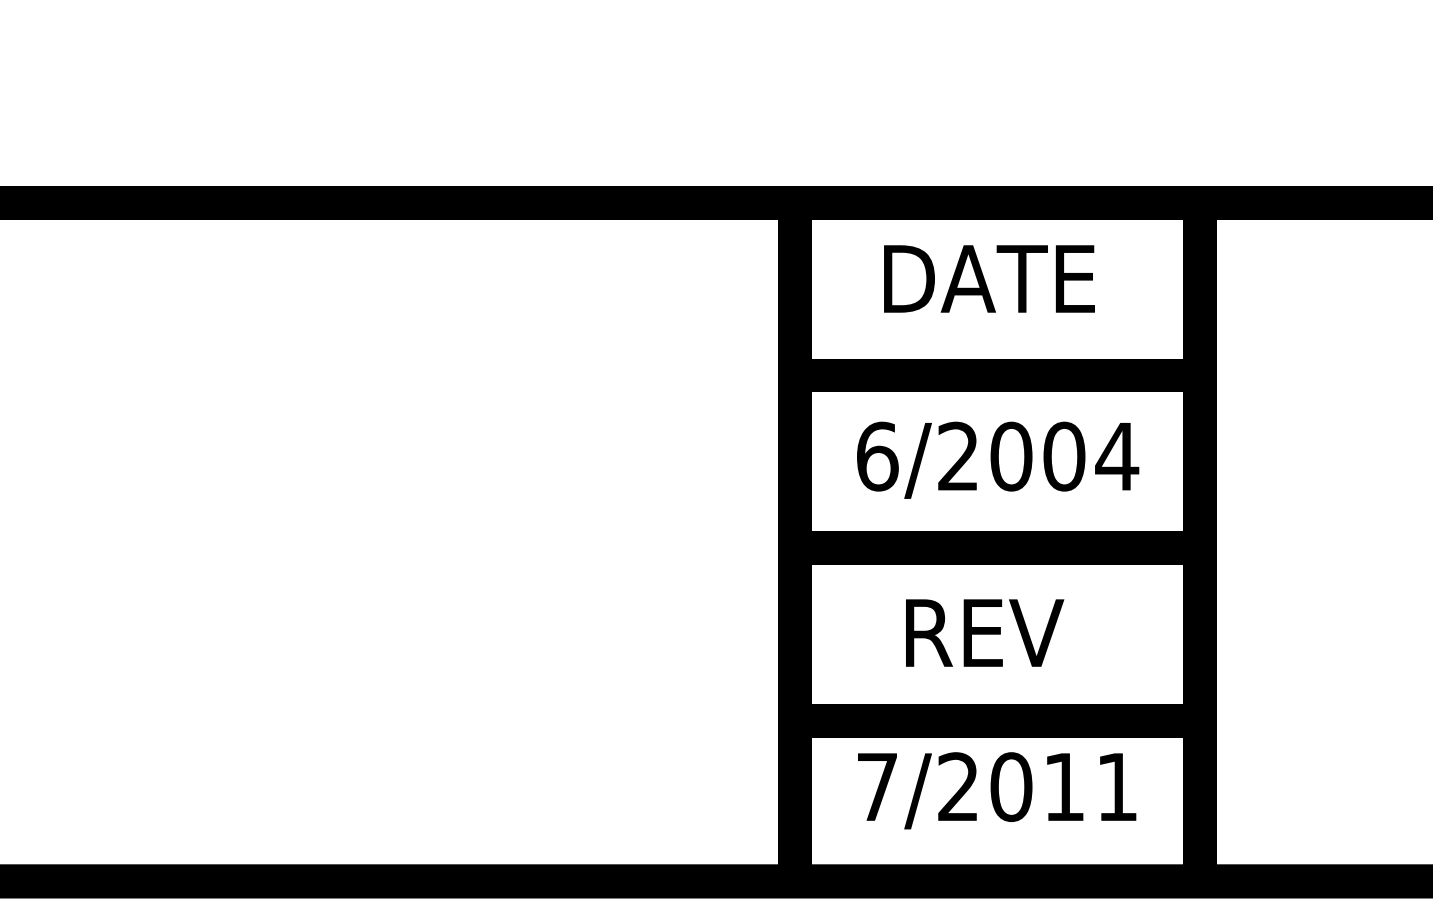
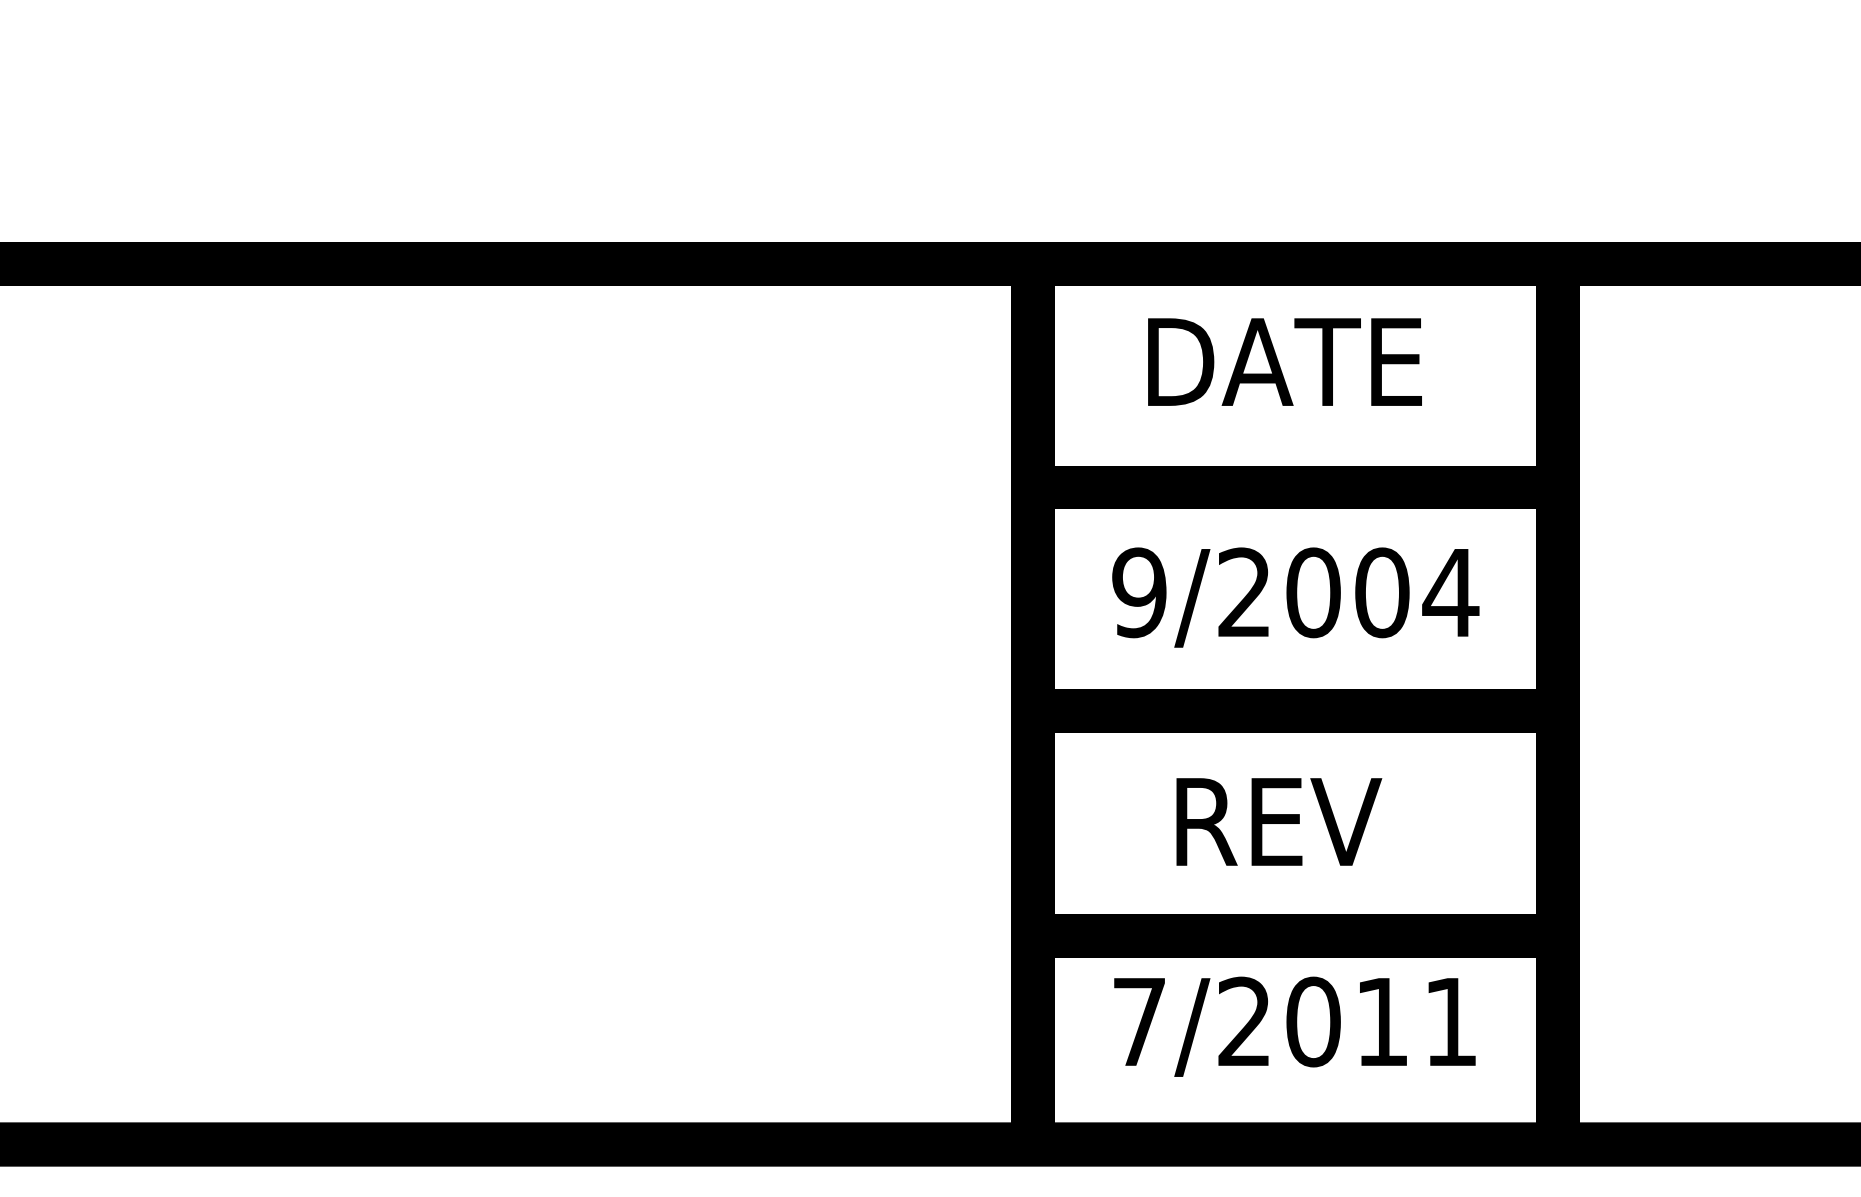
text: (877, 456) -> (1139, 592), 6/2004 -> 9/2004

